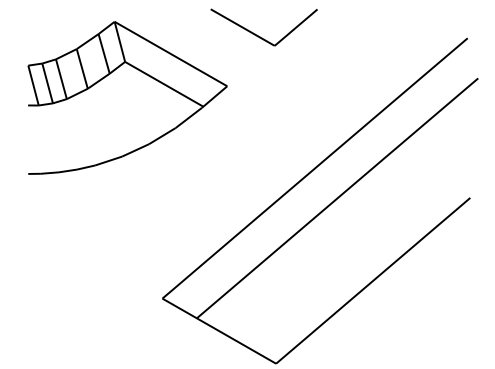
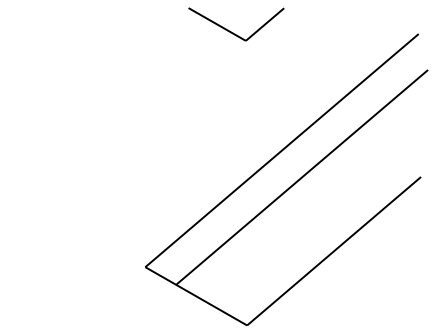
part: (107, 76) -> (96, 68), removed

